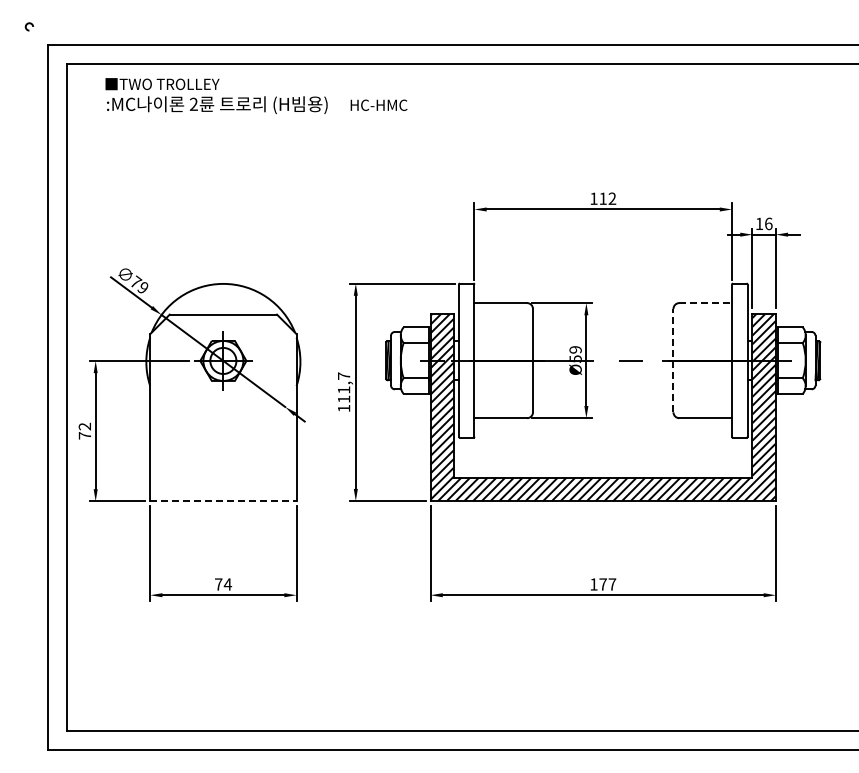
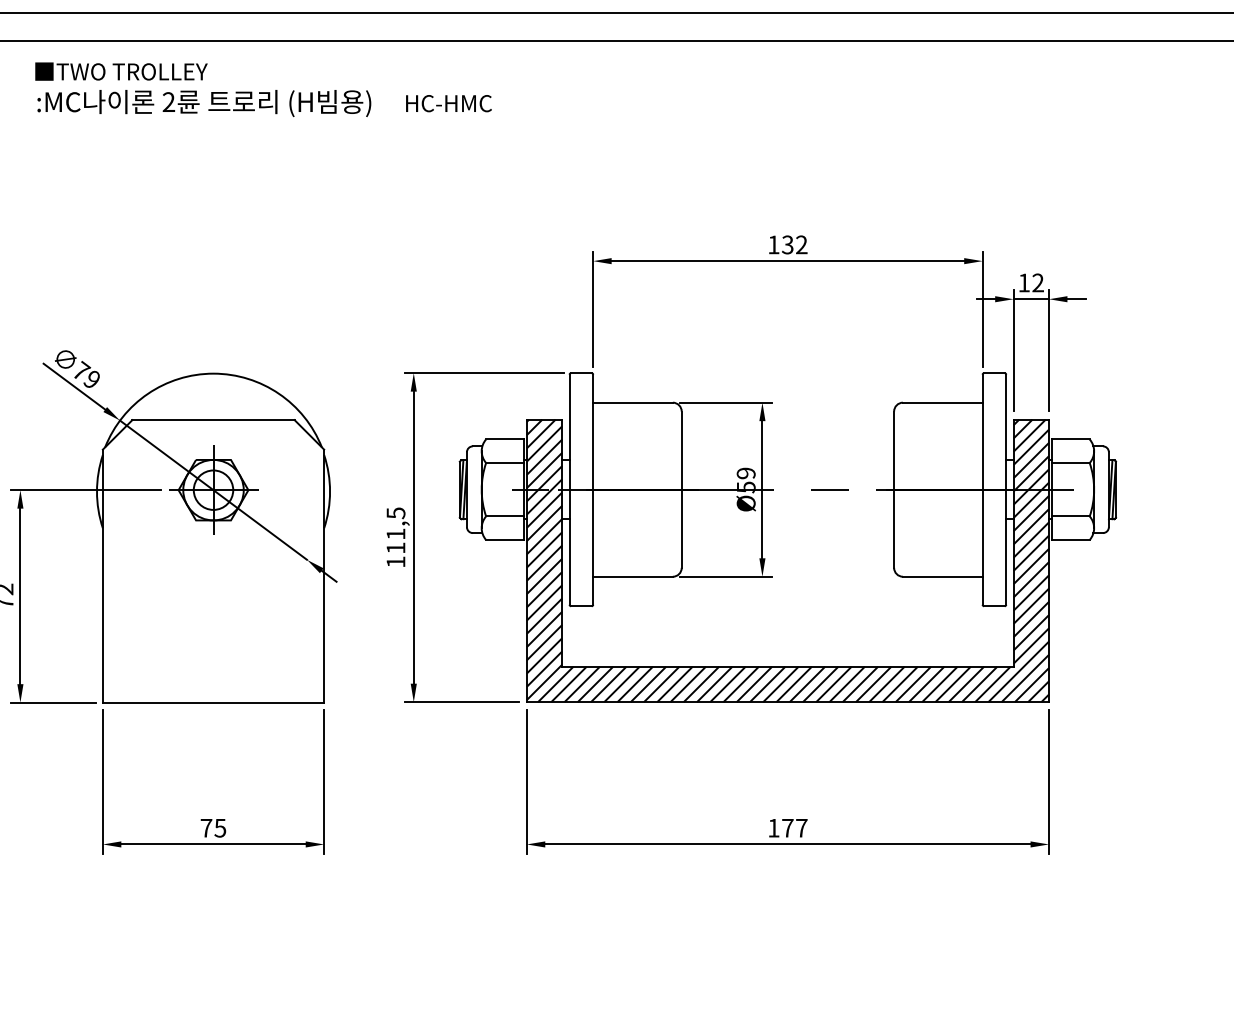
text: (602, 198) -> (786, 244), 112 -> 132
text: (768, 223) -> (1037, 282), 16 -> 12
line: (706, 303) -> (944, 403), dashed -> solid
line: (673, 360) -> (894, 489), dashed -> solid
text: (344, 376) -> (396, 513), 111,7 -> 111,5
line: (223, 501) -> (213, 702), dashed -> solid
text: (227, 584) -> (219, 828), 74 -> 75

